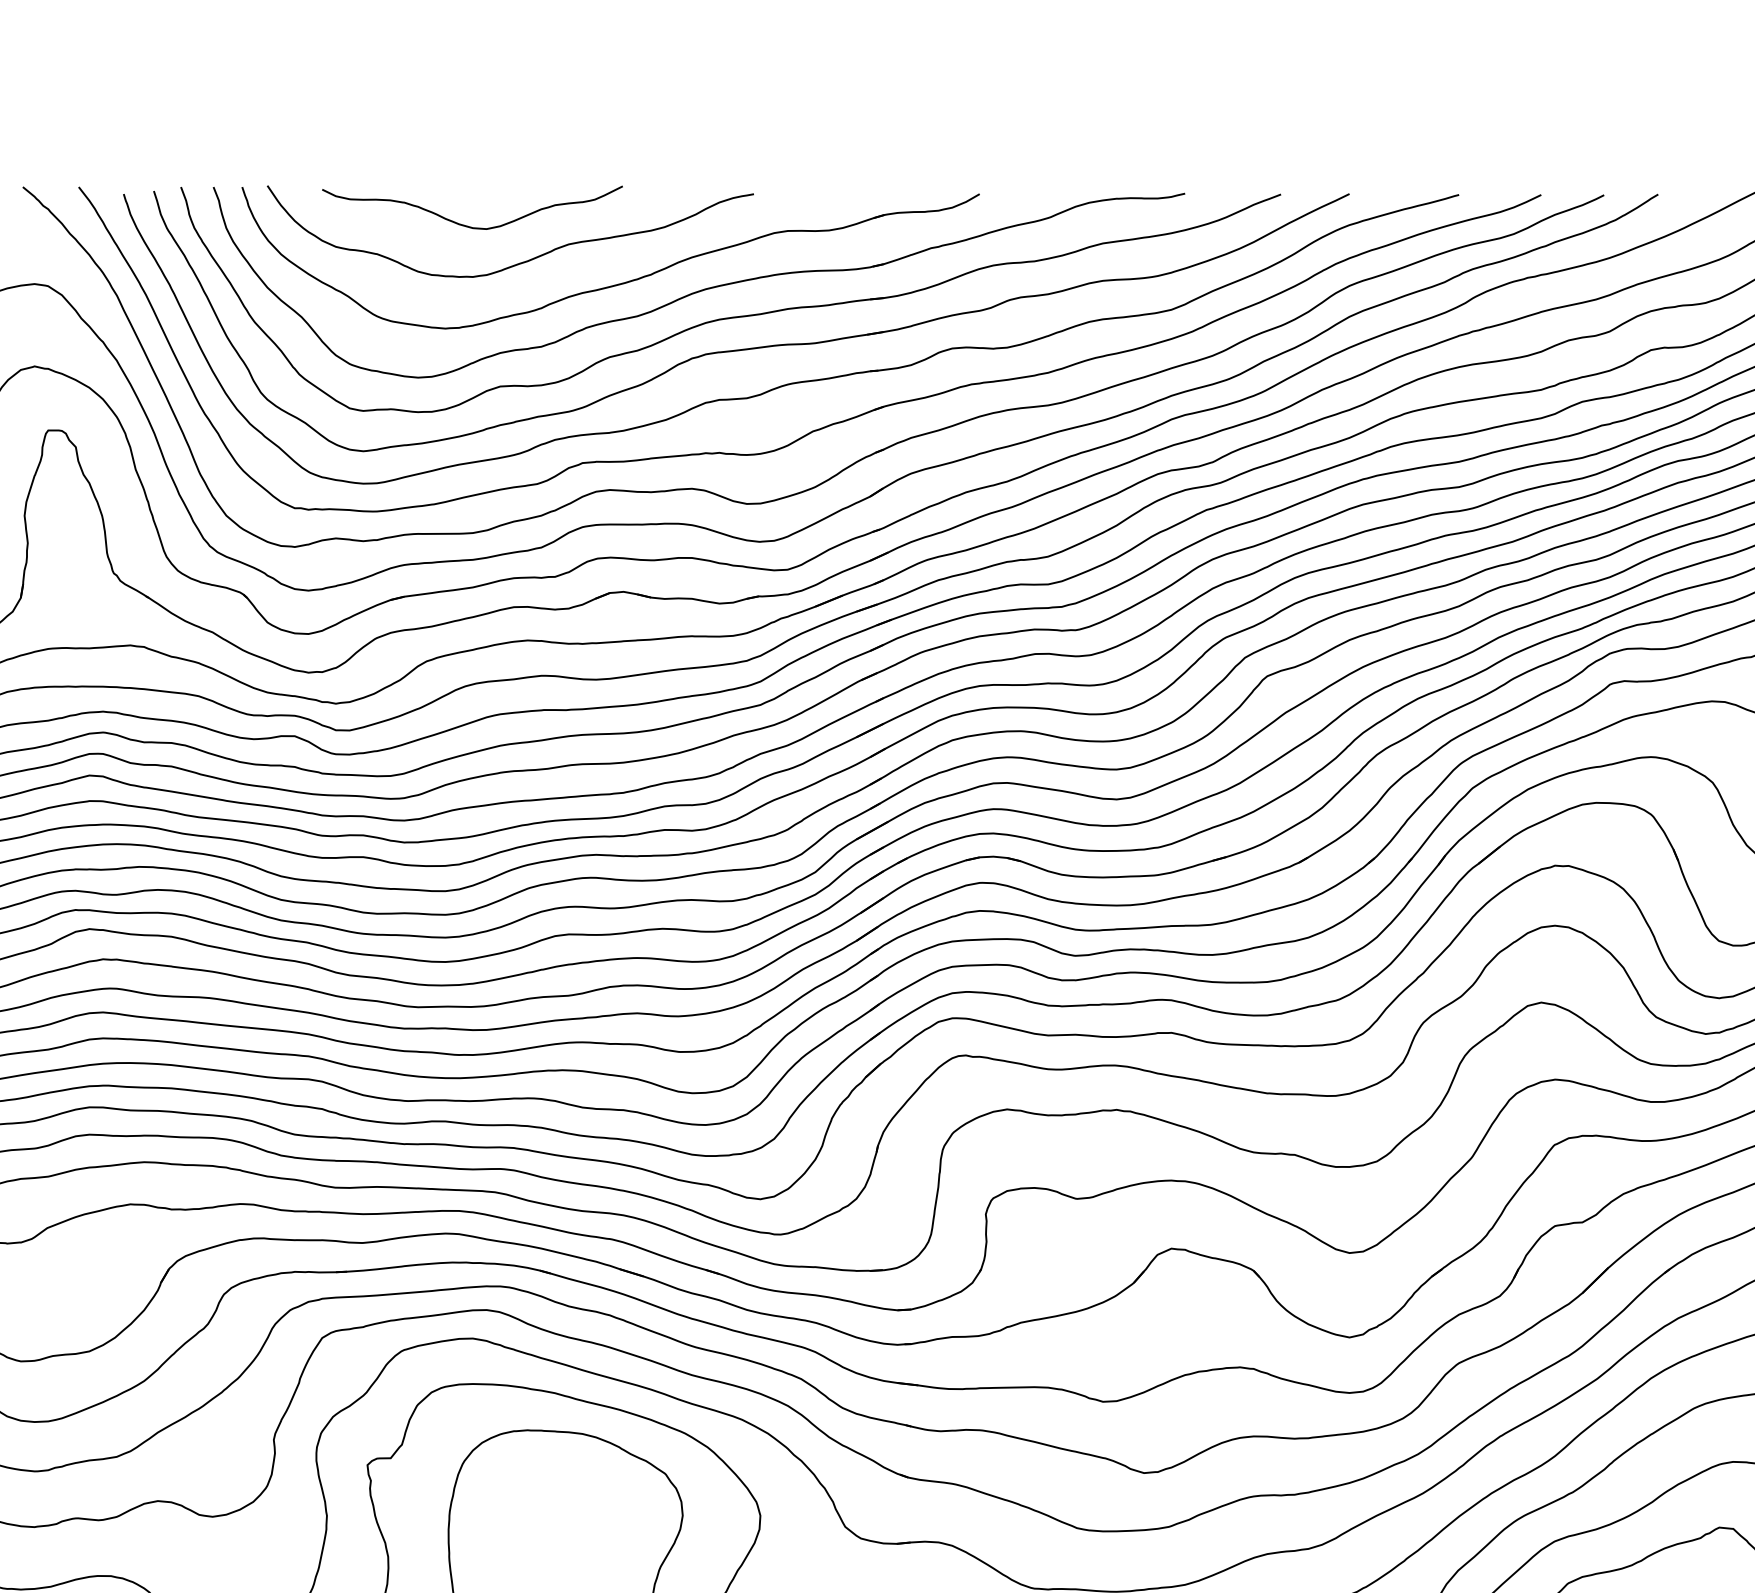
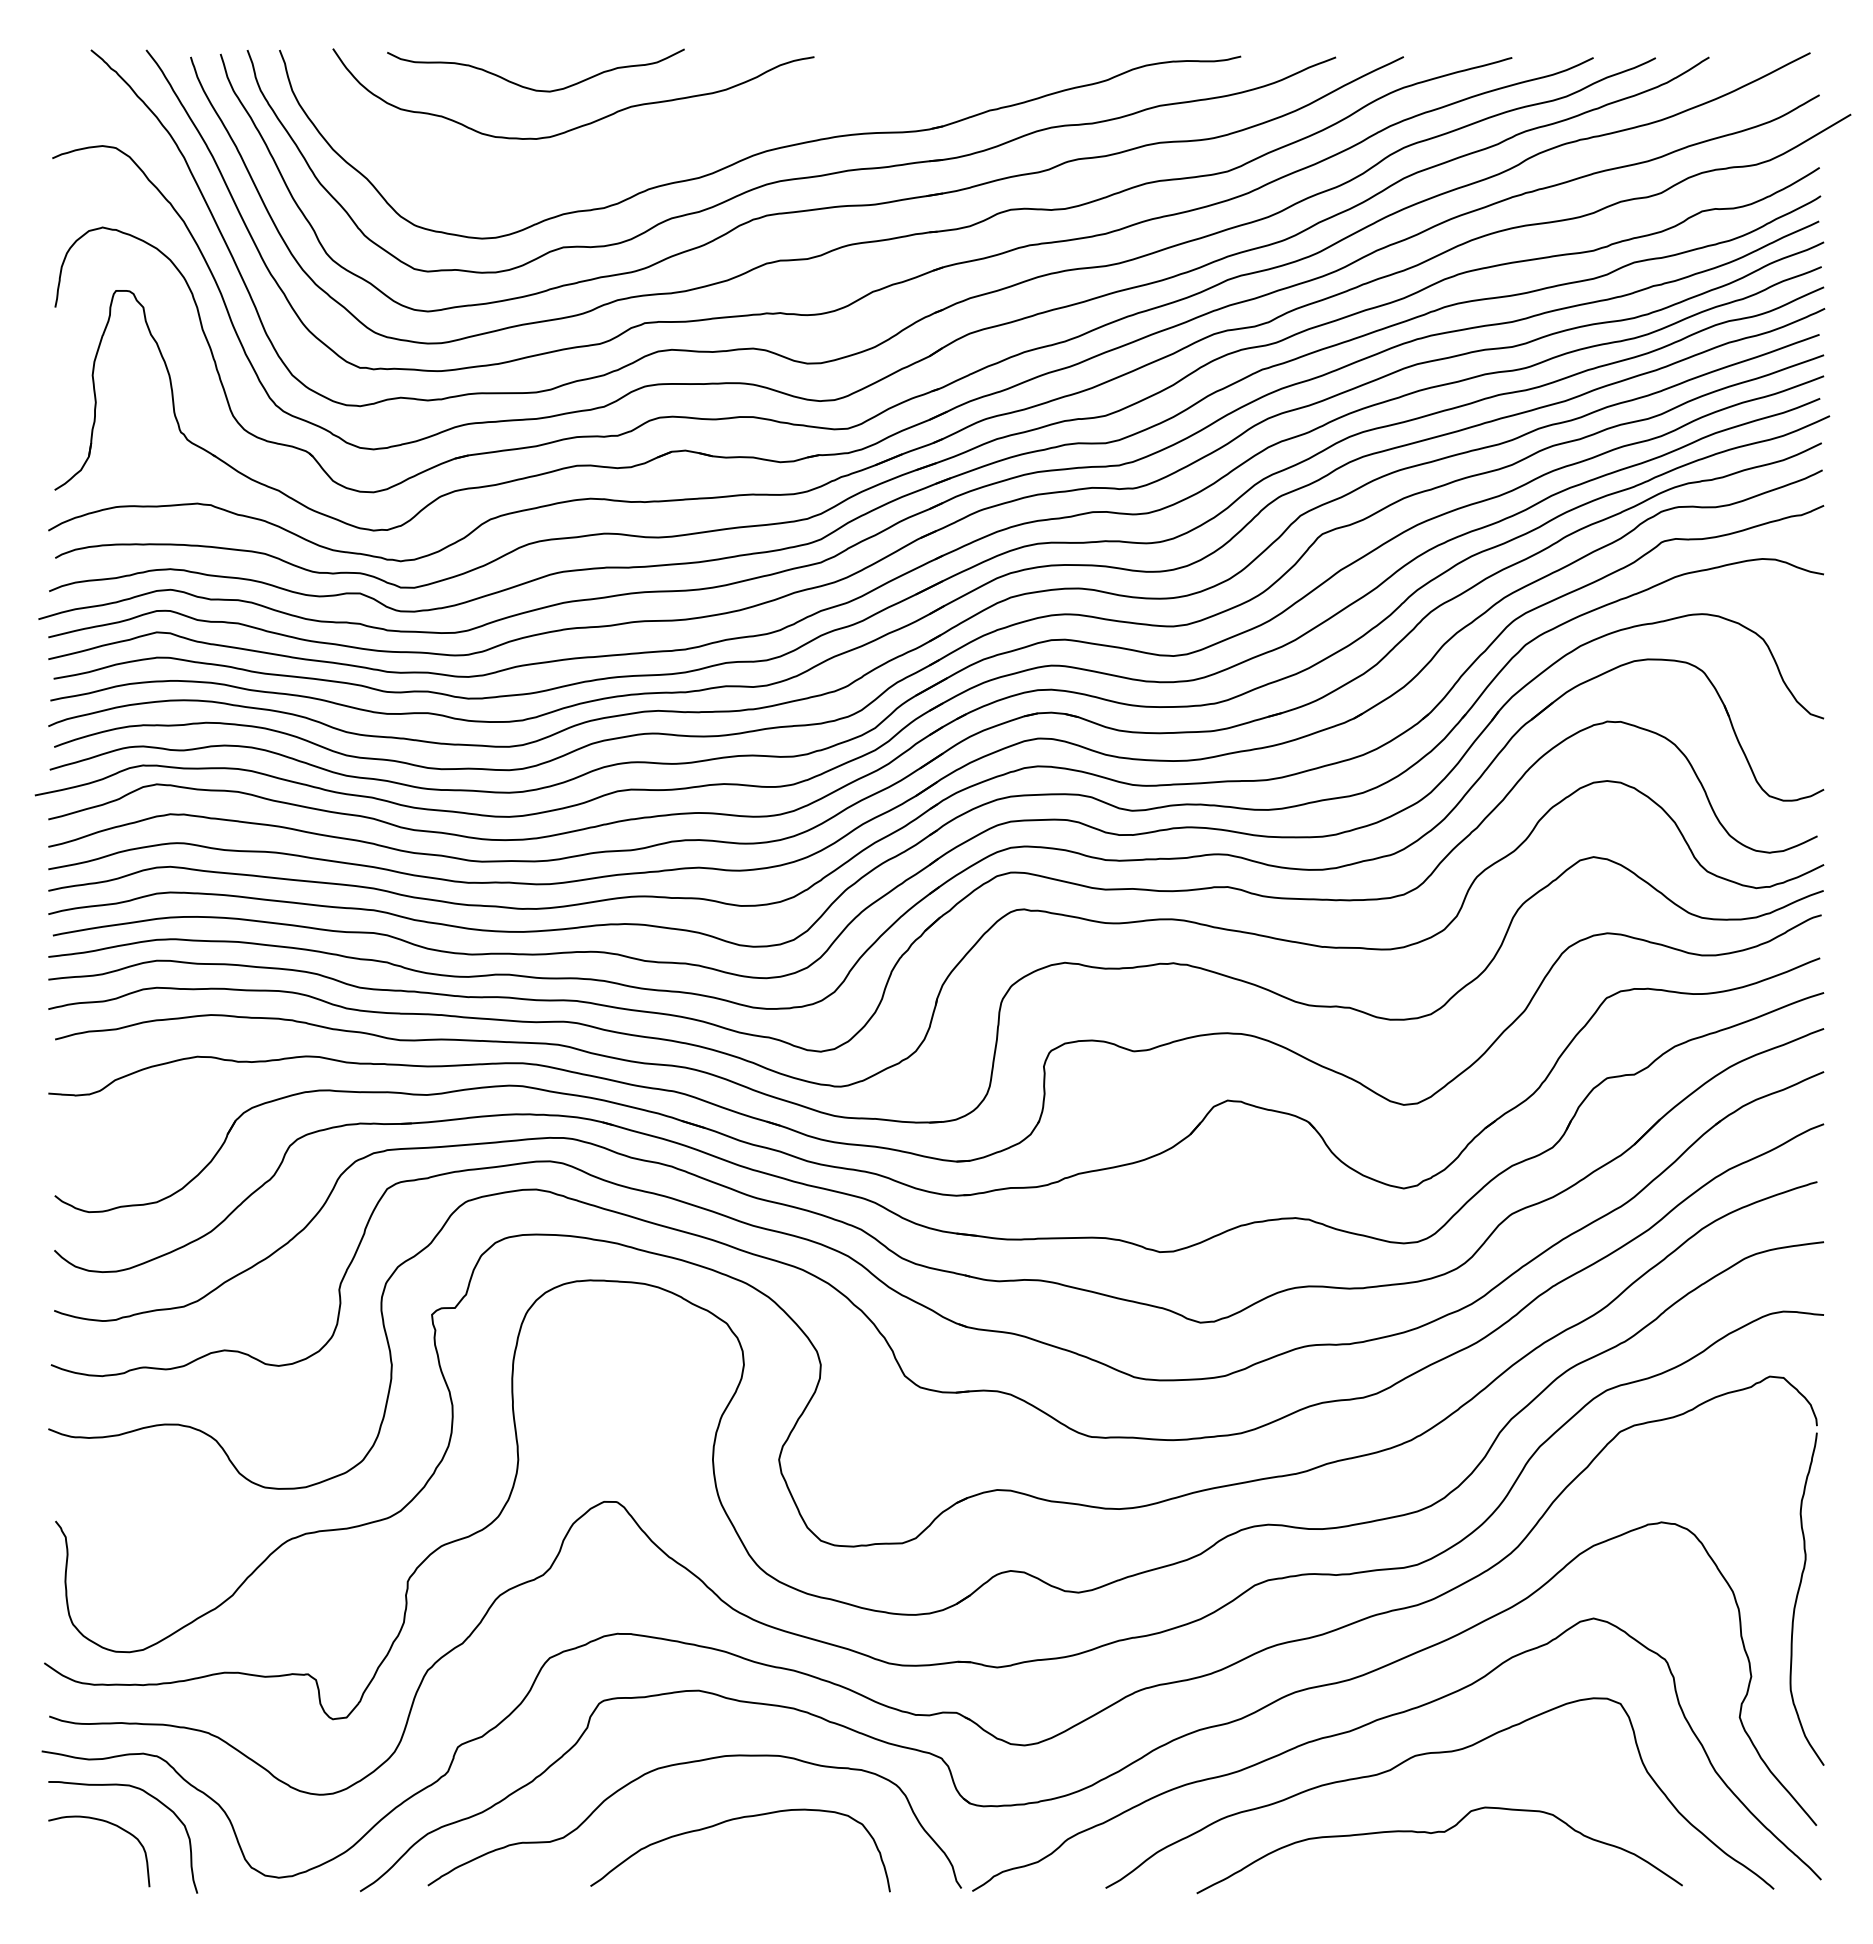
part: (618, 283) -> (680, 145), removed

